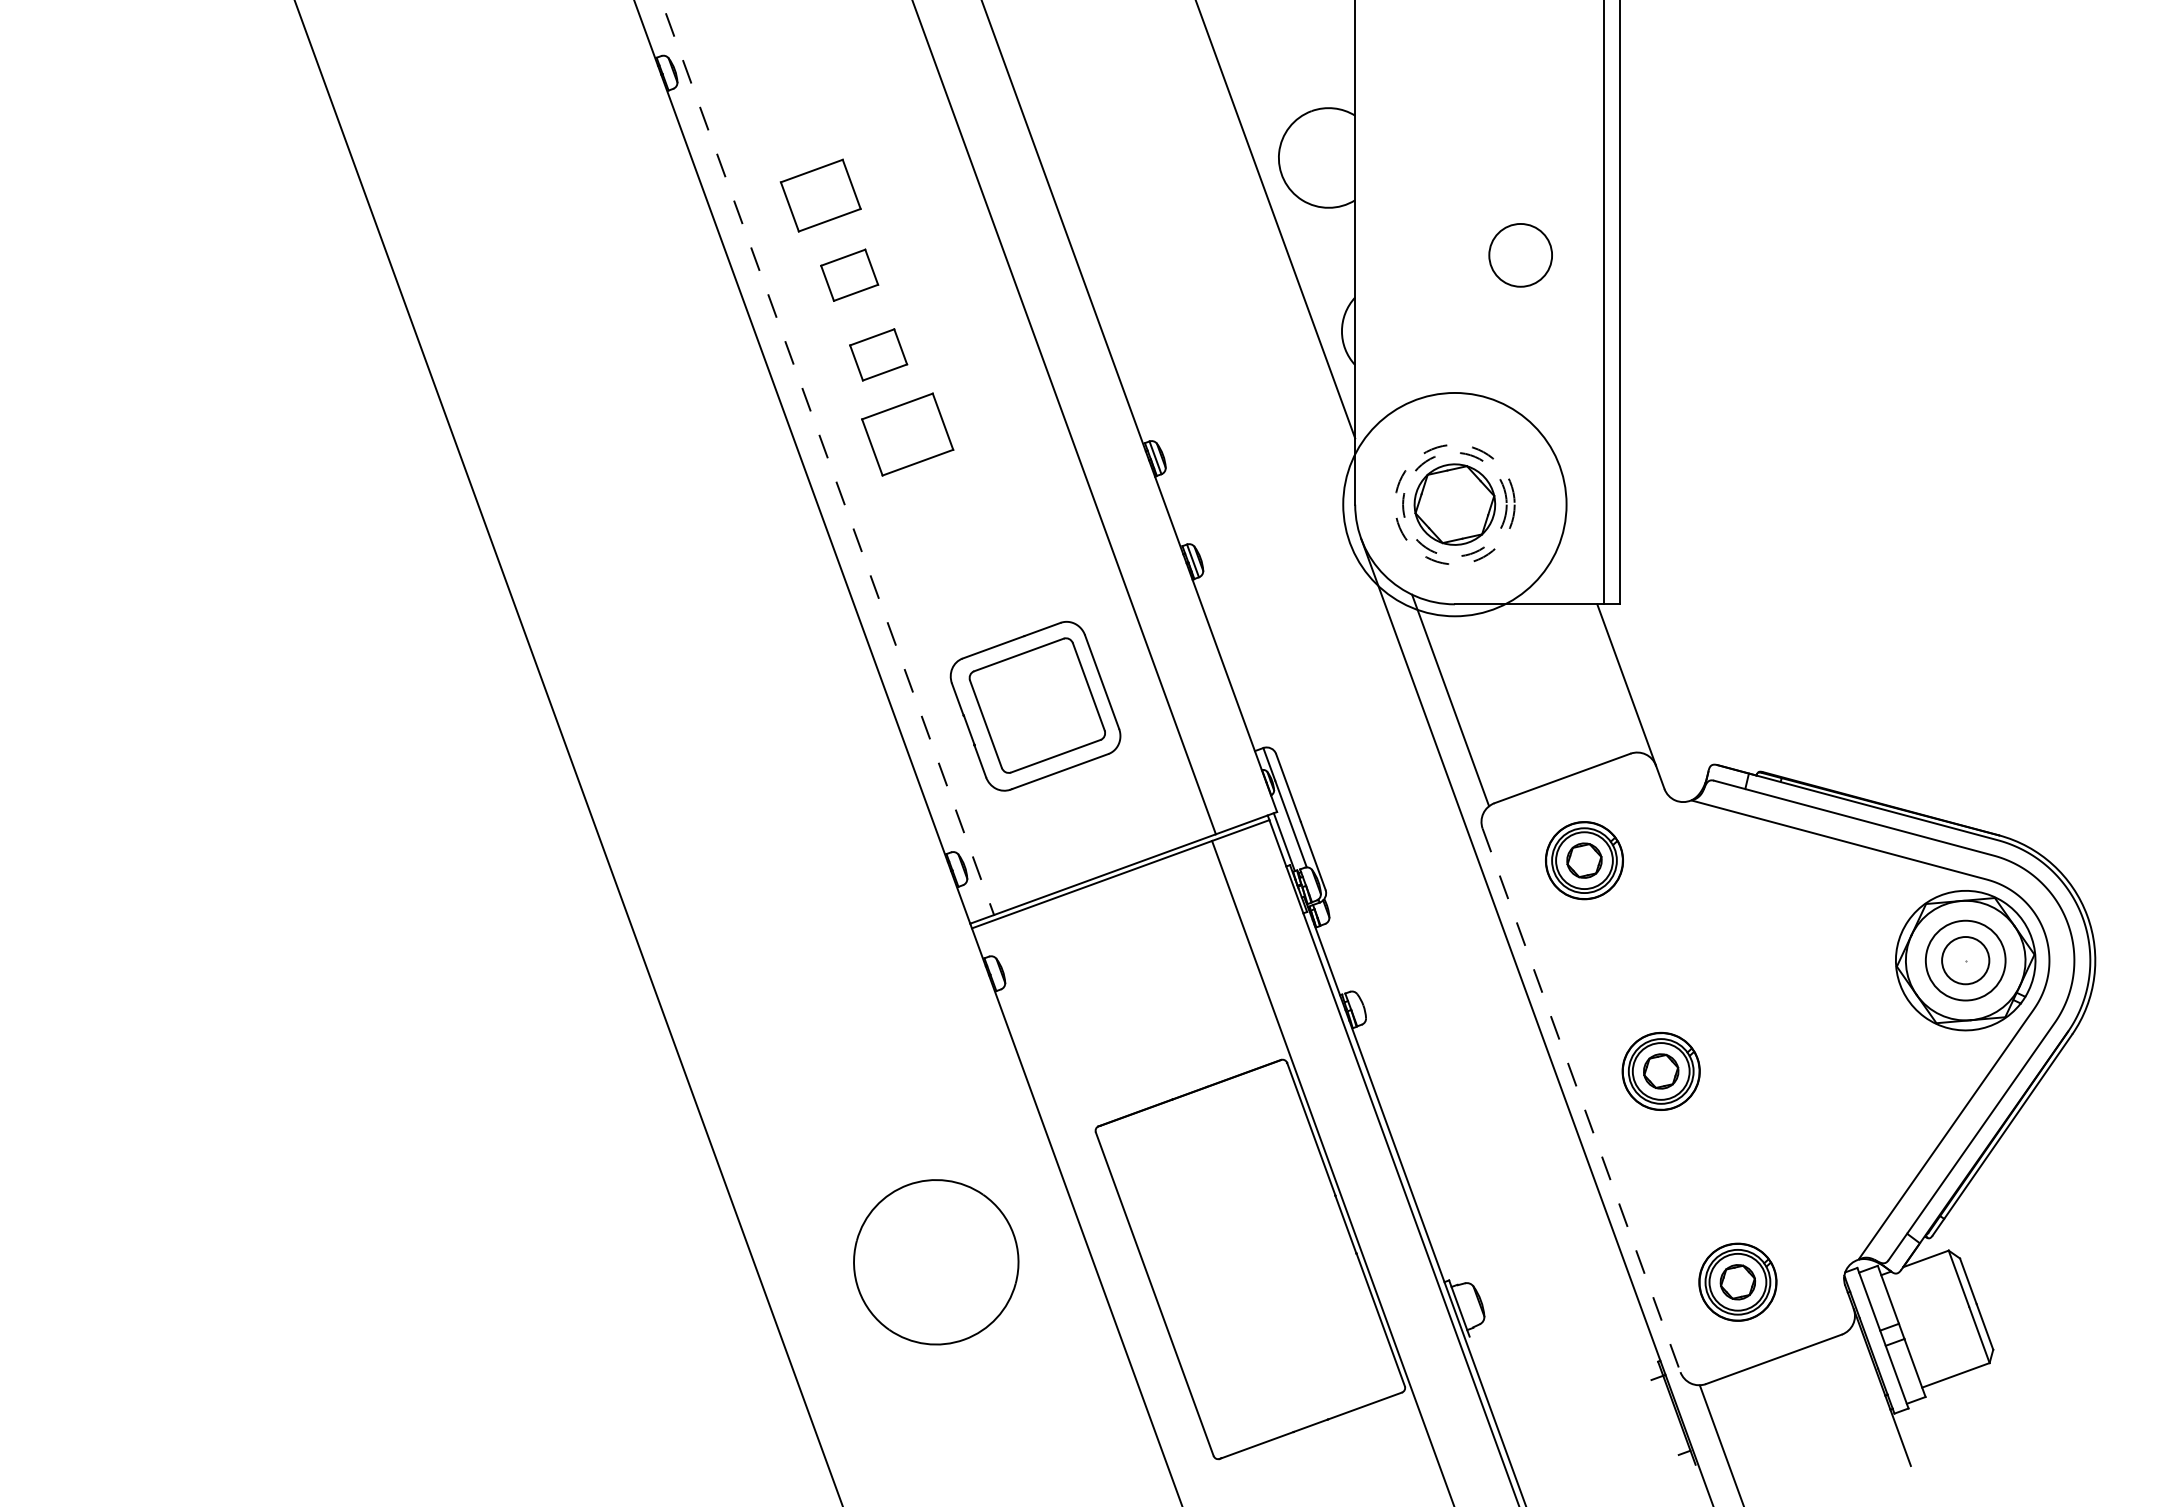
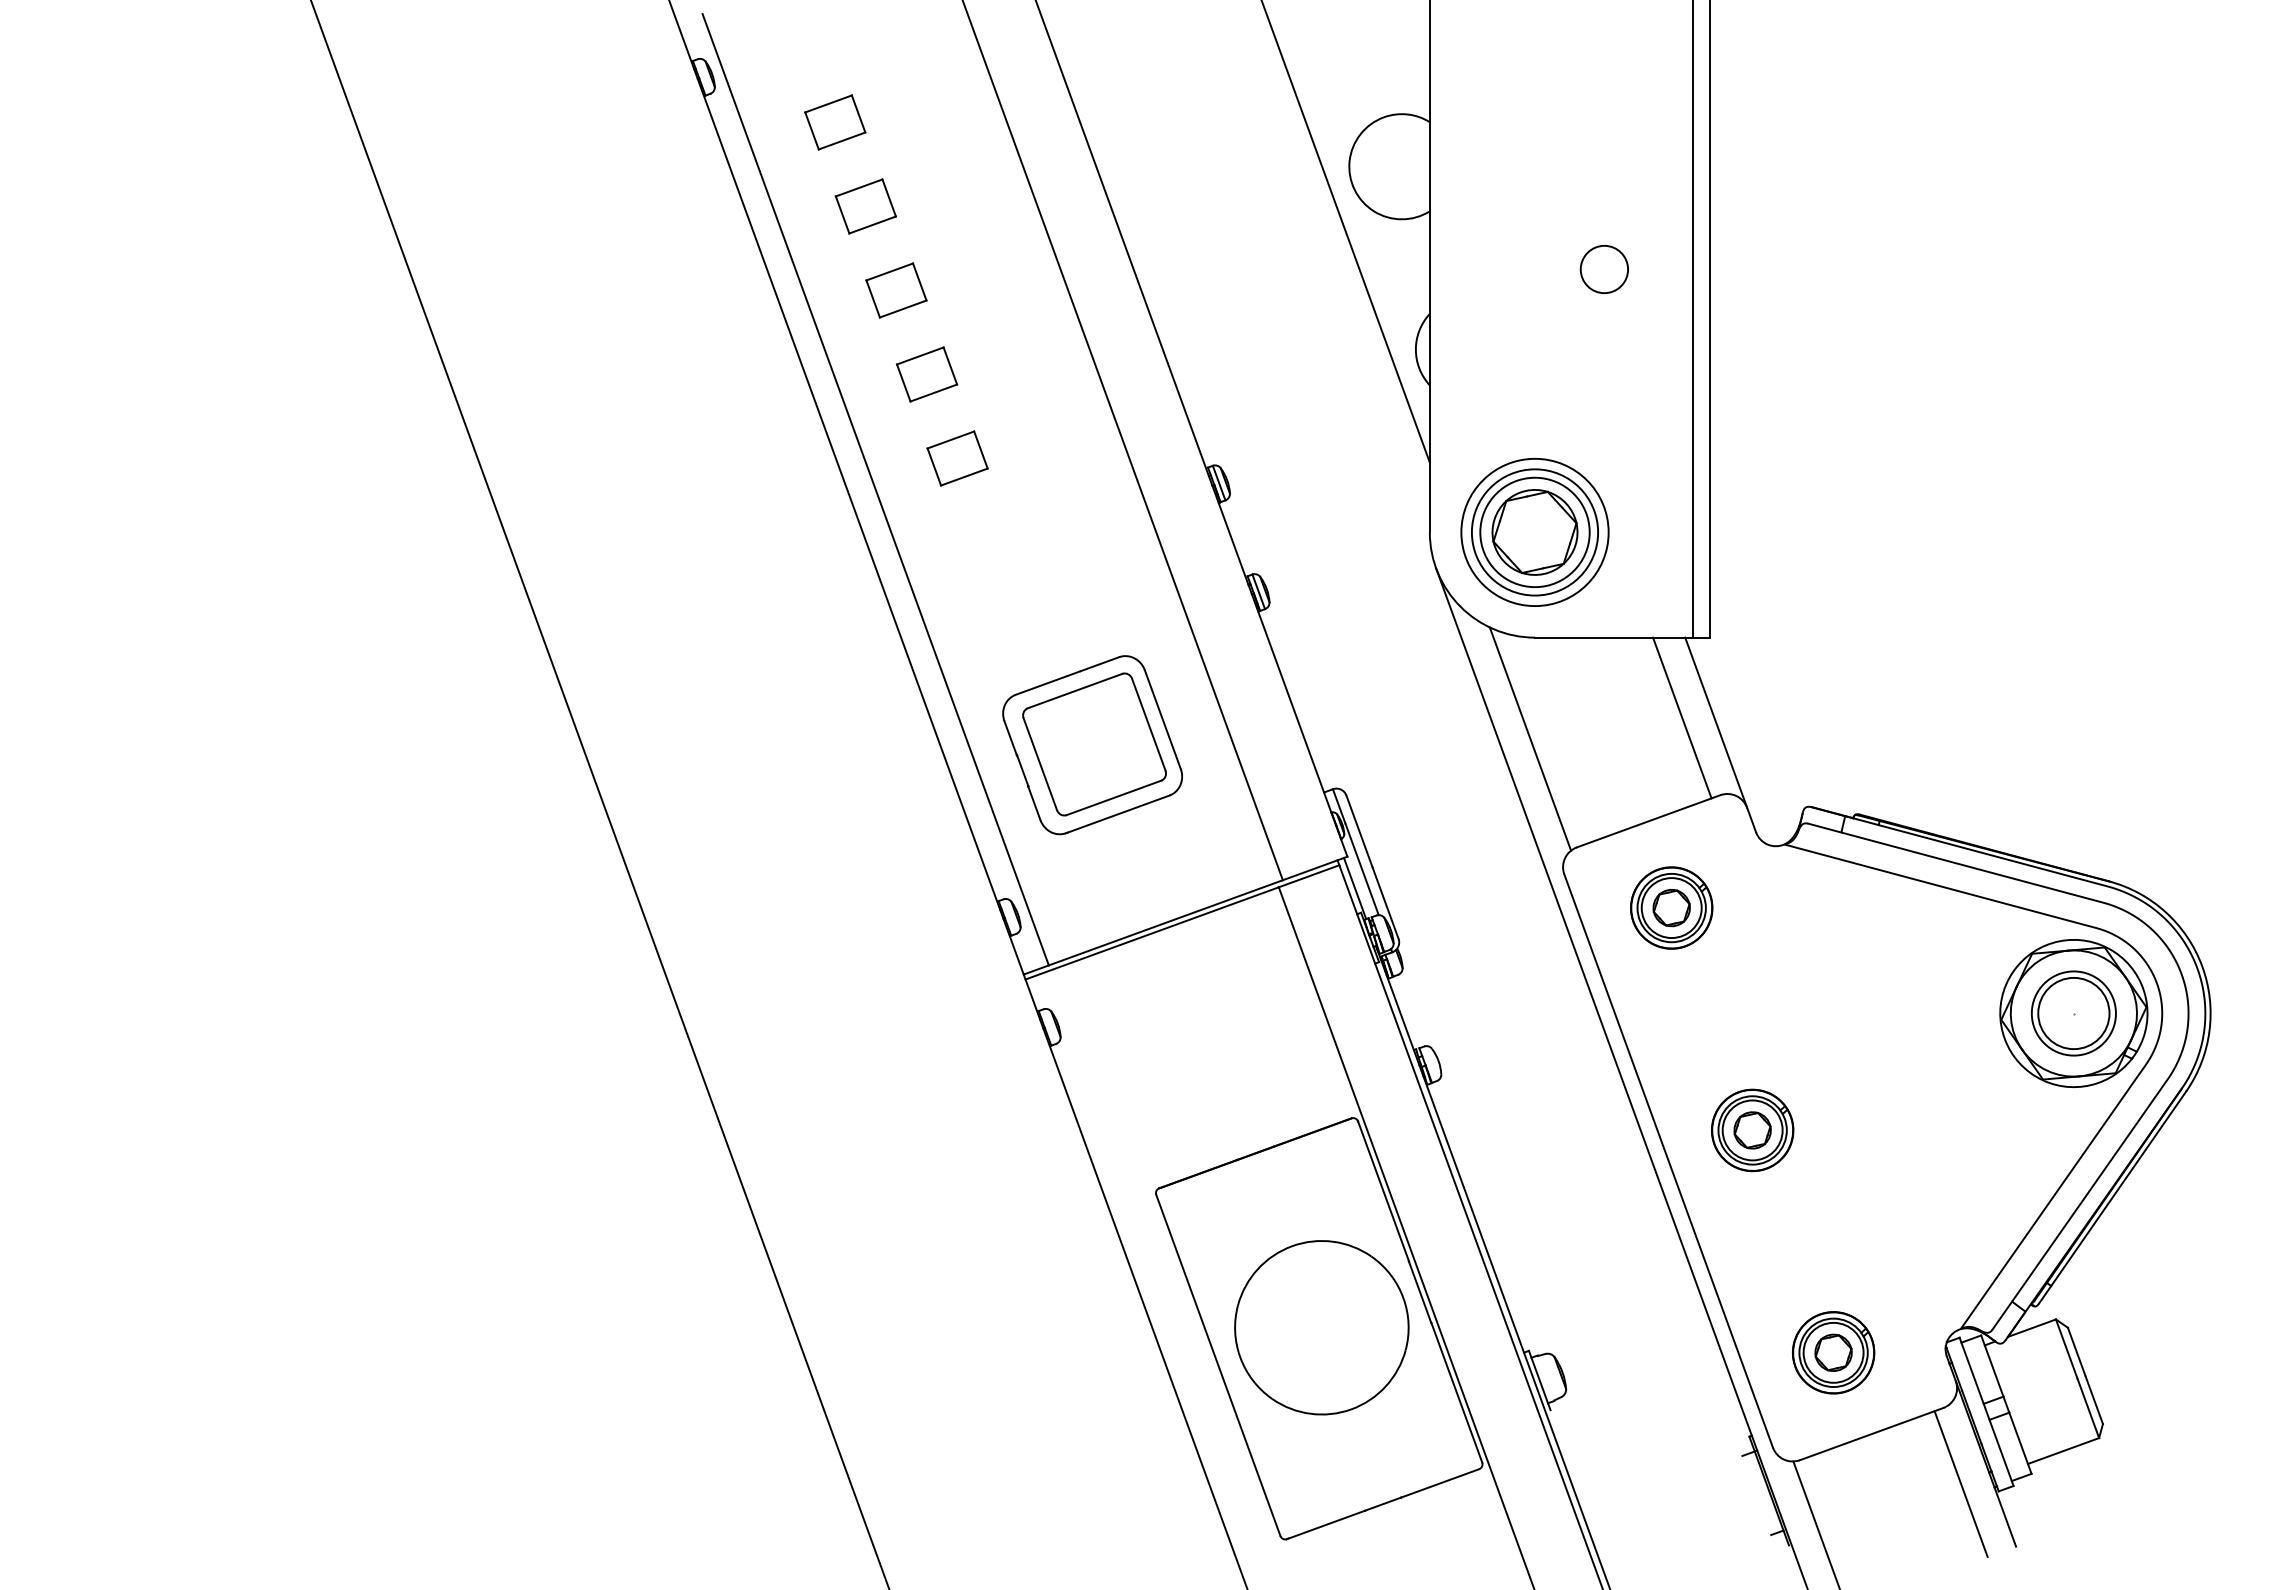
part: (791, 116) -> (835, 122), added
part: (820, 195) -> (865, 206), size x0.71
circle: (1520, 255) -> (1604, 269), size x0.71
part: (907, 434) -> (957, 458), size x0.62
line: (829, 464) -> (875, 490), dashed -> solid
circle: (1454, 504) -> (1534, 532), dashed -> solid
circle: (1454, 504) -> (1534, 532), dashed -> solid
circle: (1454, 504) -> (1534, 532), size x0.62
line: (1594, 680) -> (1682, 717), added
circle: (1965, 960) -> (2073, 1013), size x1.43
line: (1581, 1100) -> (1668, 1161), dashed -> solid
part: (935, 1262) -> (1321, 1327), moved
line: (1858, 1407) -> (1960, 1484), added

